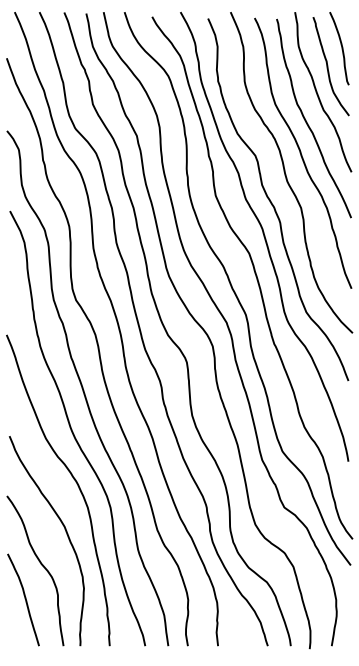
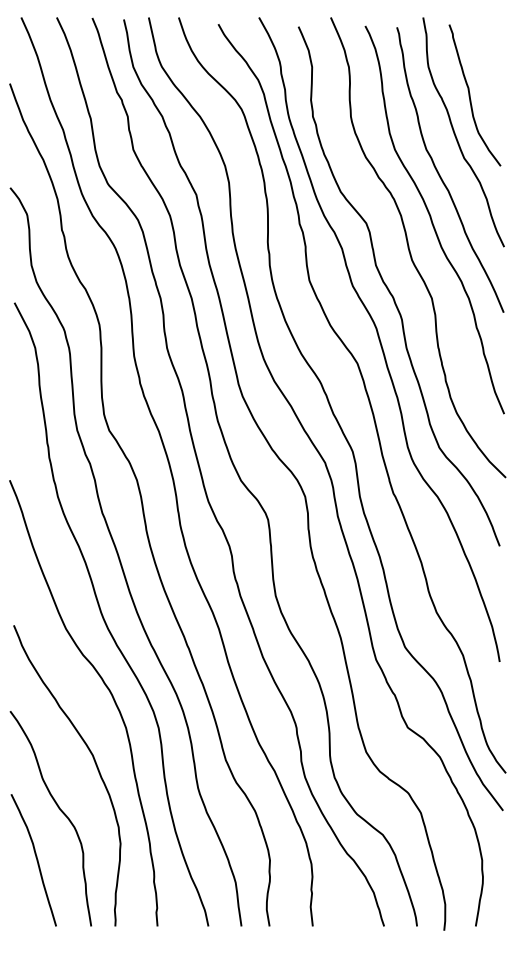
curve: (341, 48) -> (489, 69), removed

